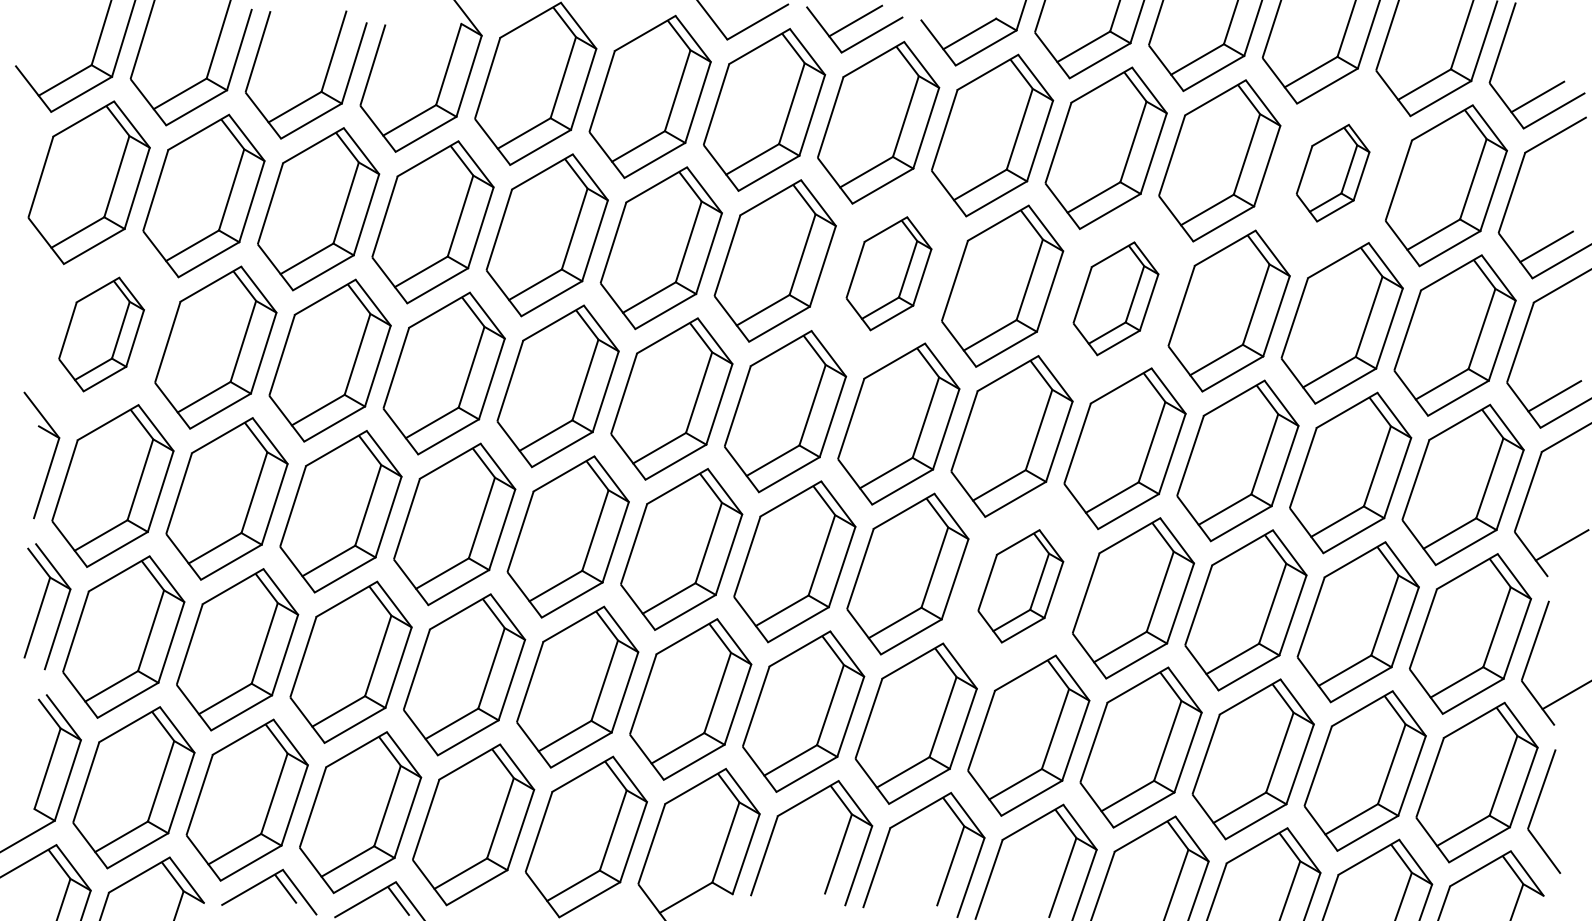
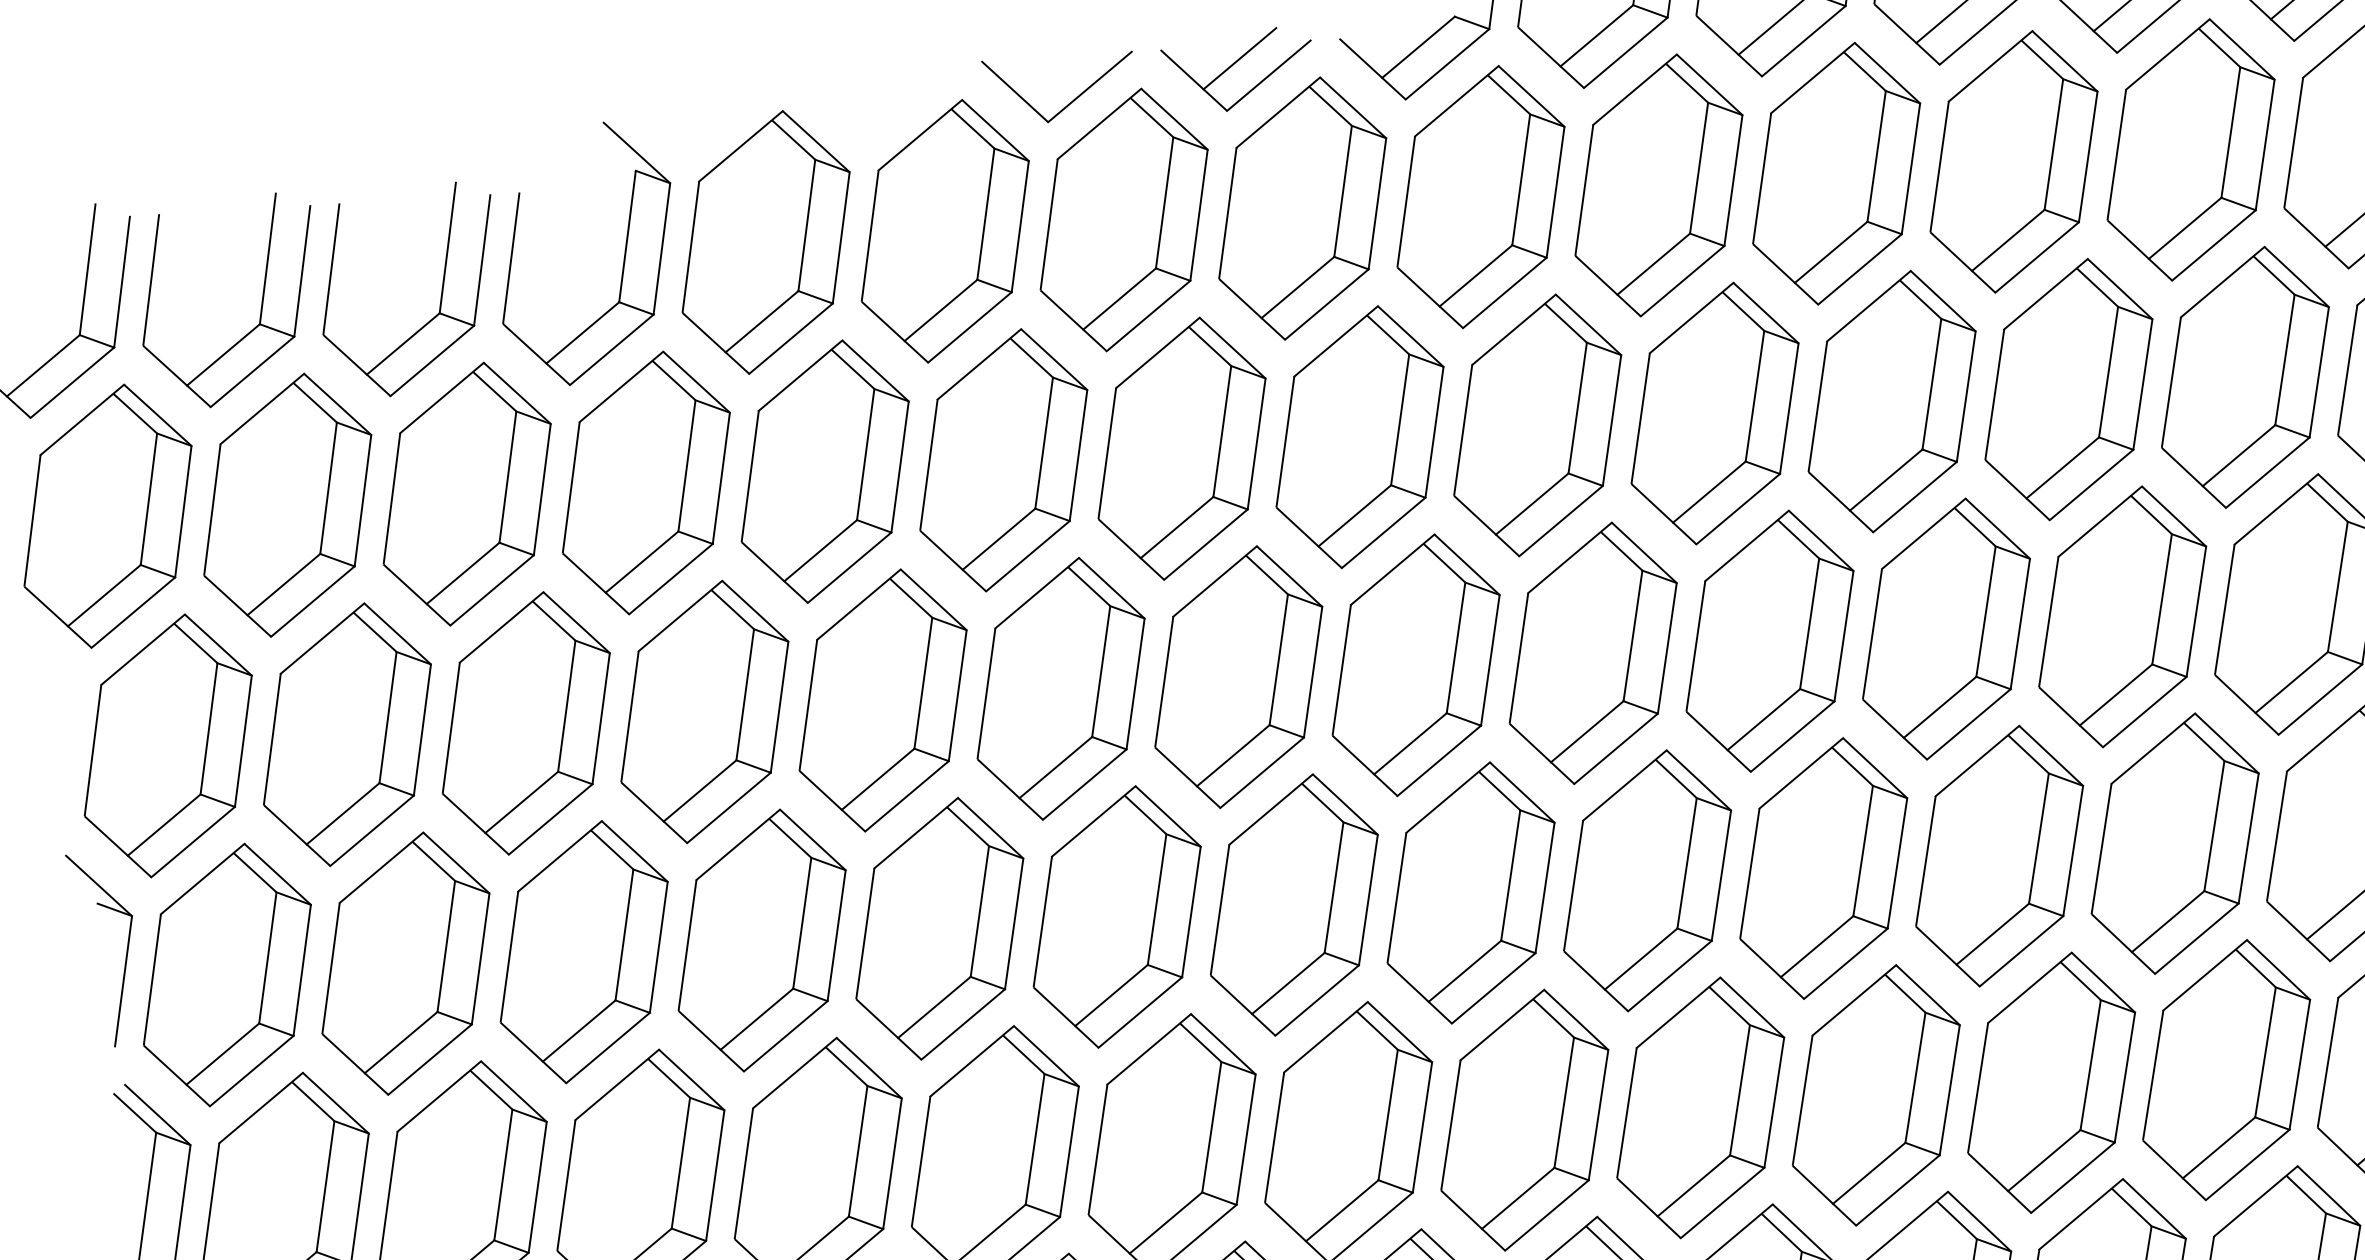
part: (1332, 172) -> (2012, 160), size x1.67
part: (888, 273) -> (1359, 436), size x1.43
part: (1115, 298) -> (1714, 413), size x1.43
part: (101, 334) -> (168, 745), size x1.43
part: (1020, 586) -> (1647, 881), size x1.43

